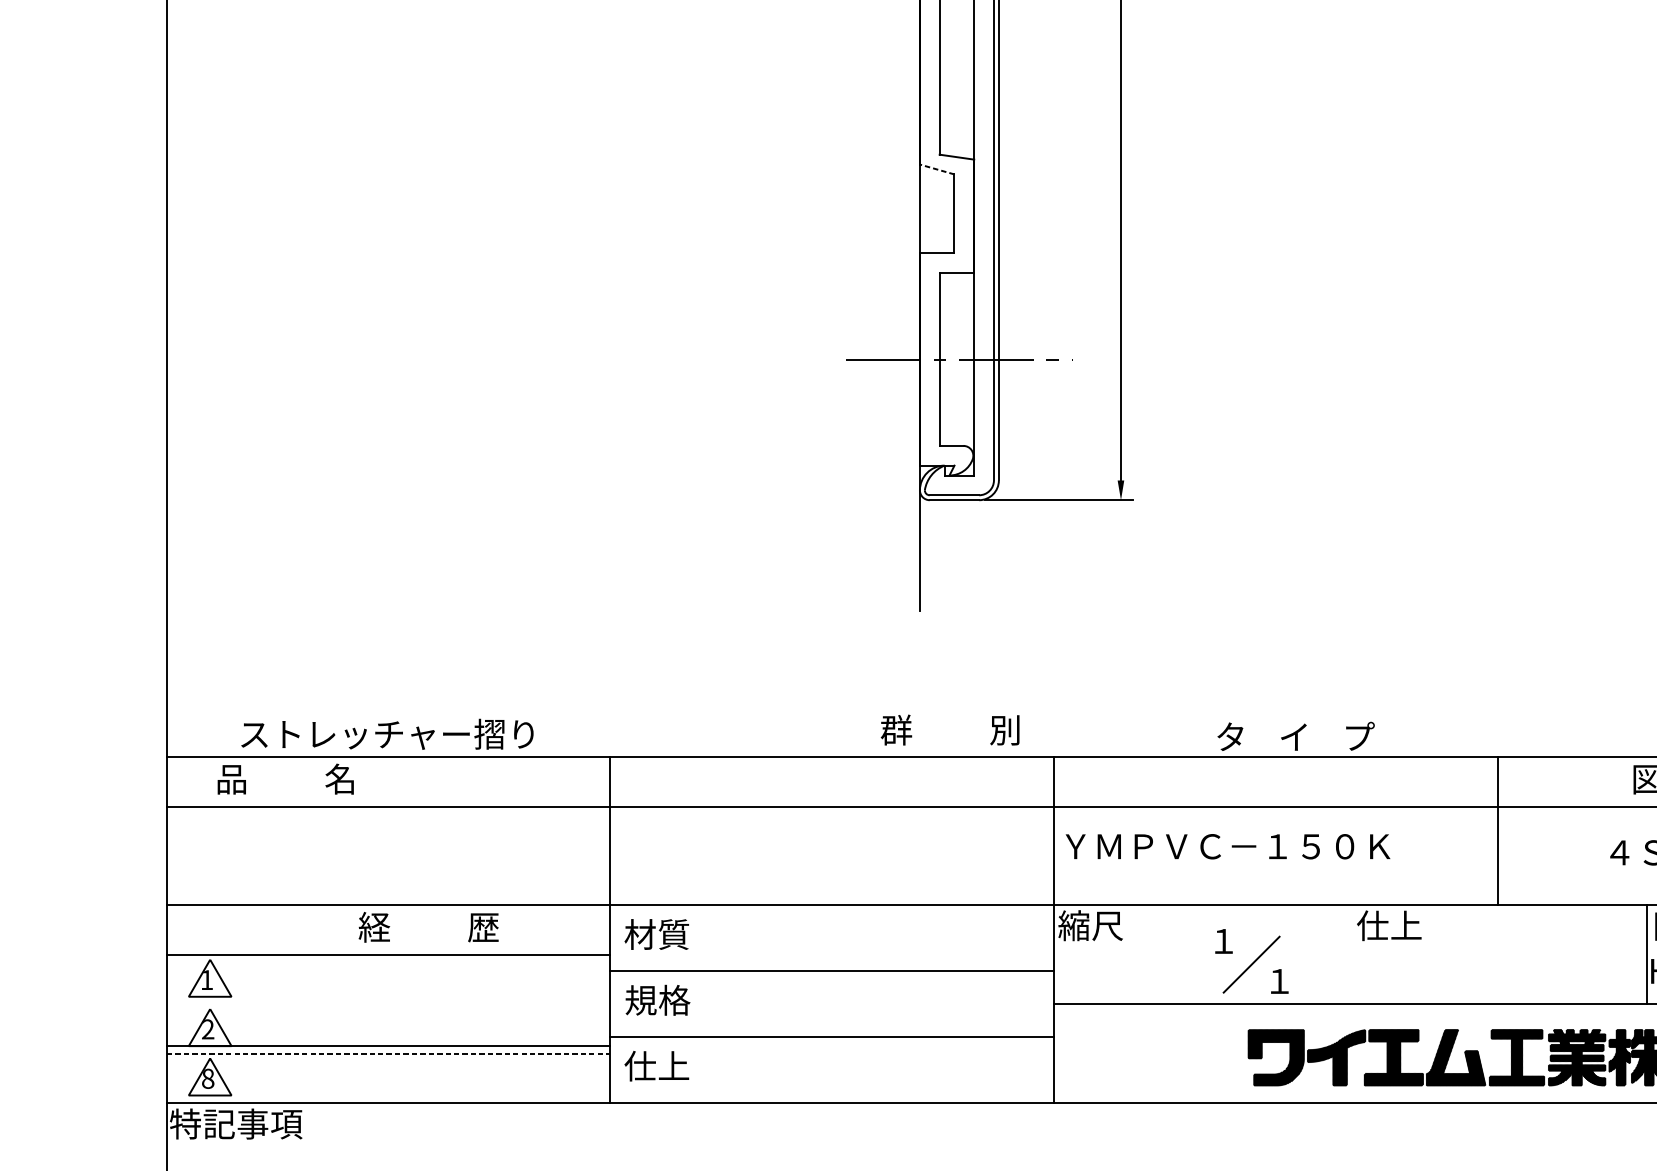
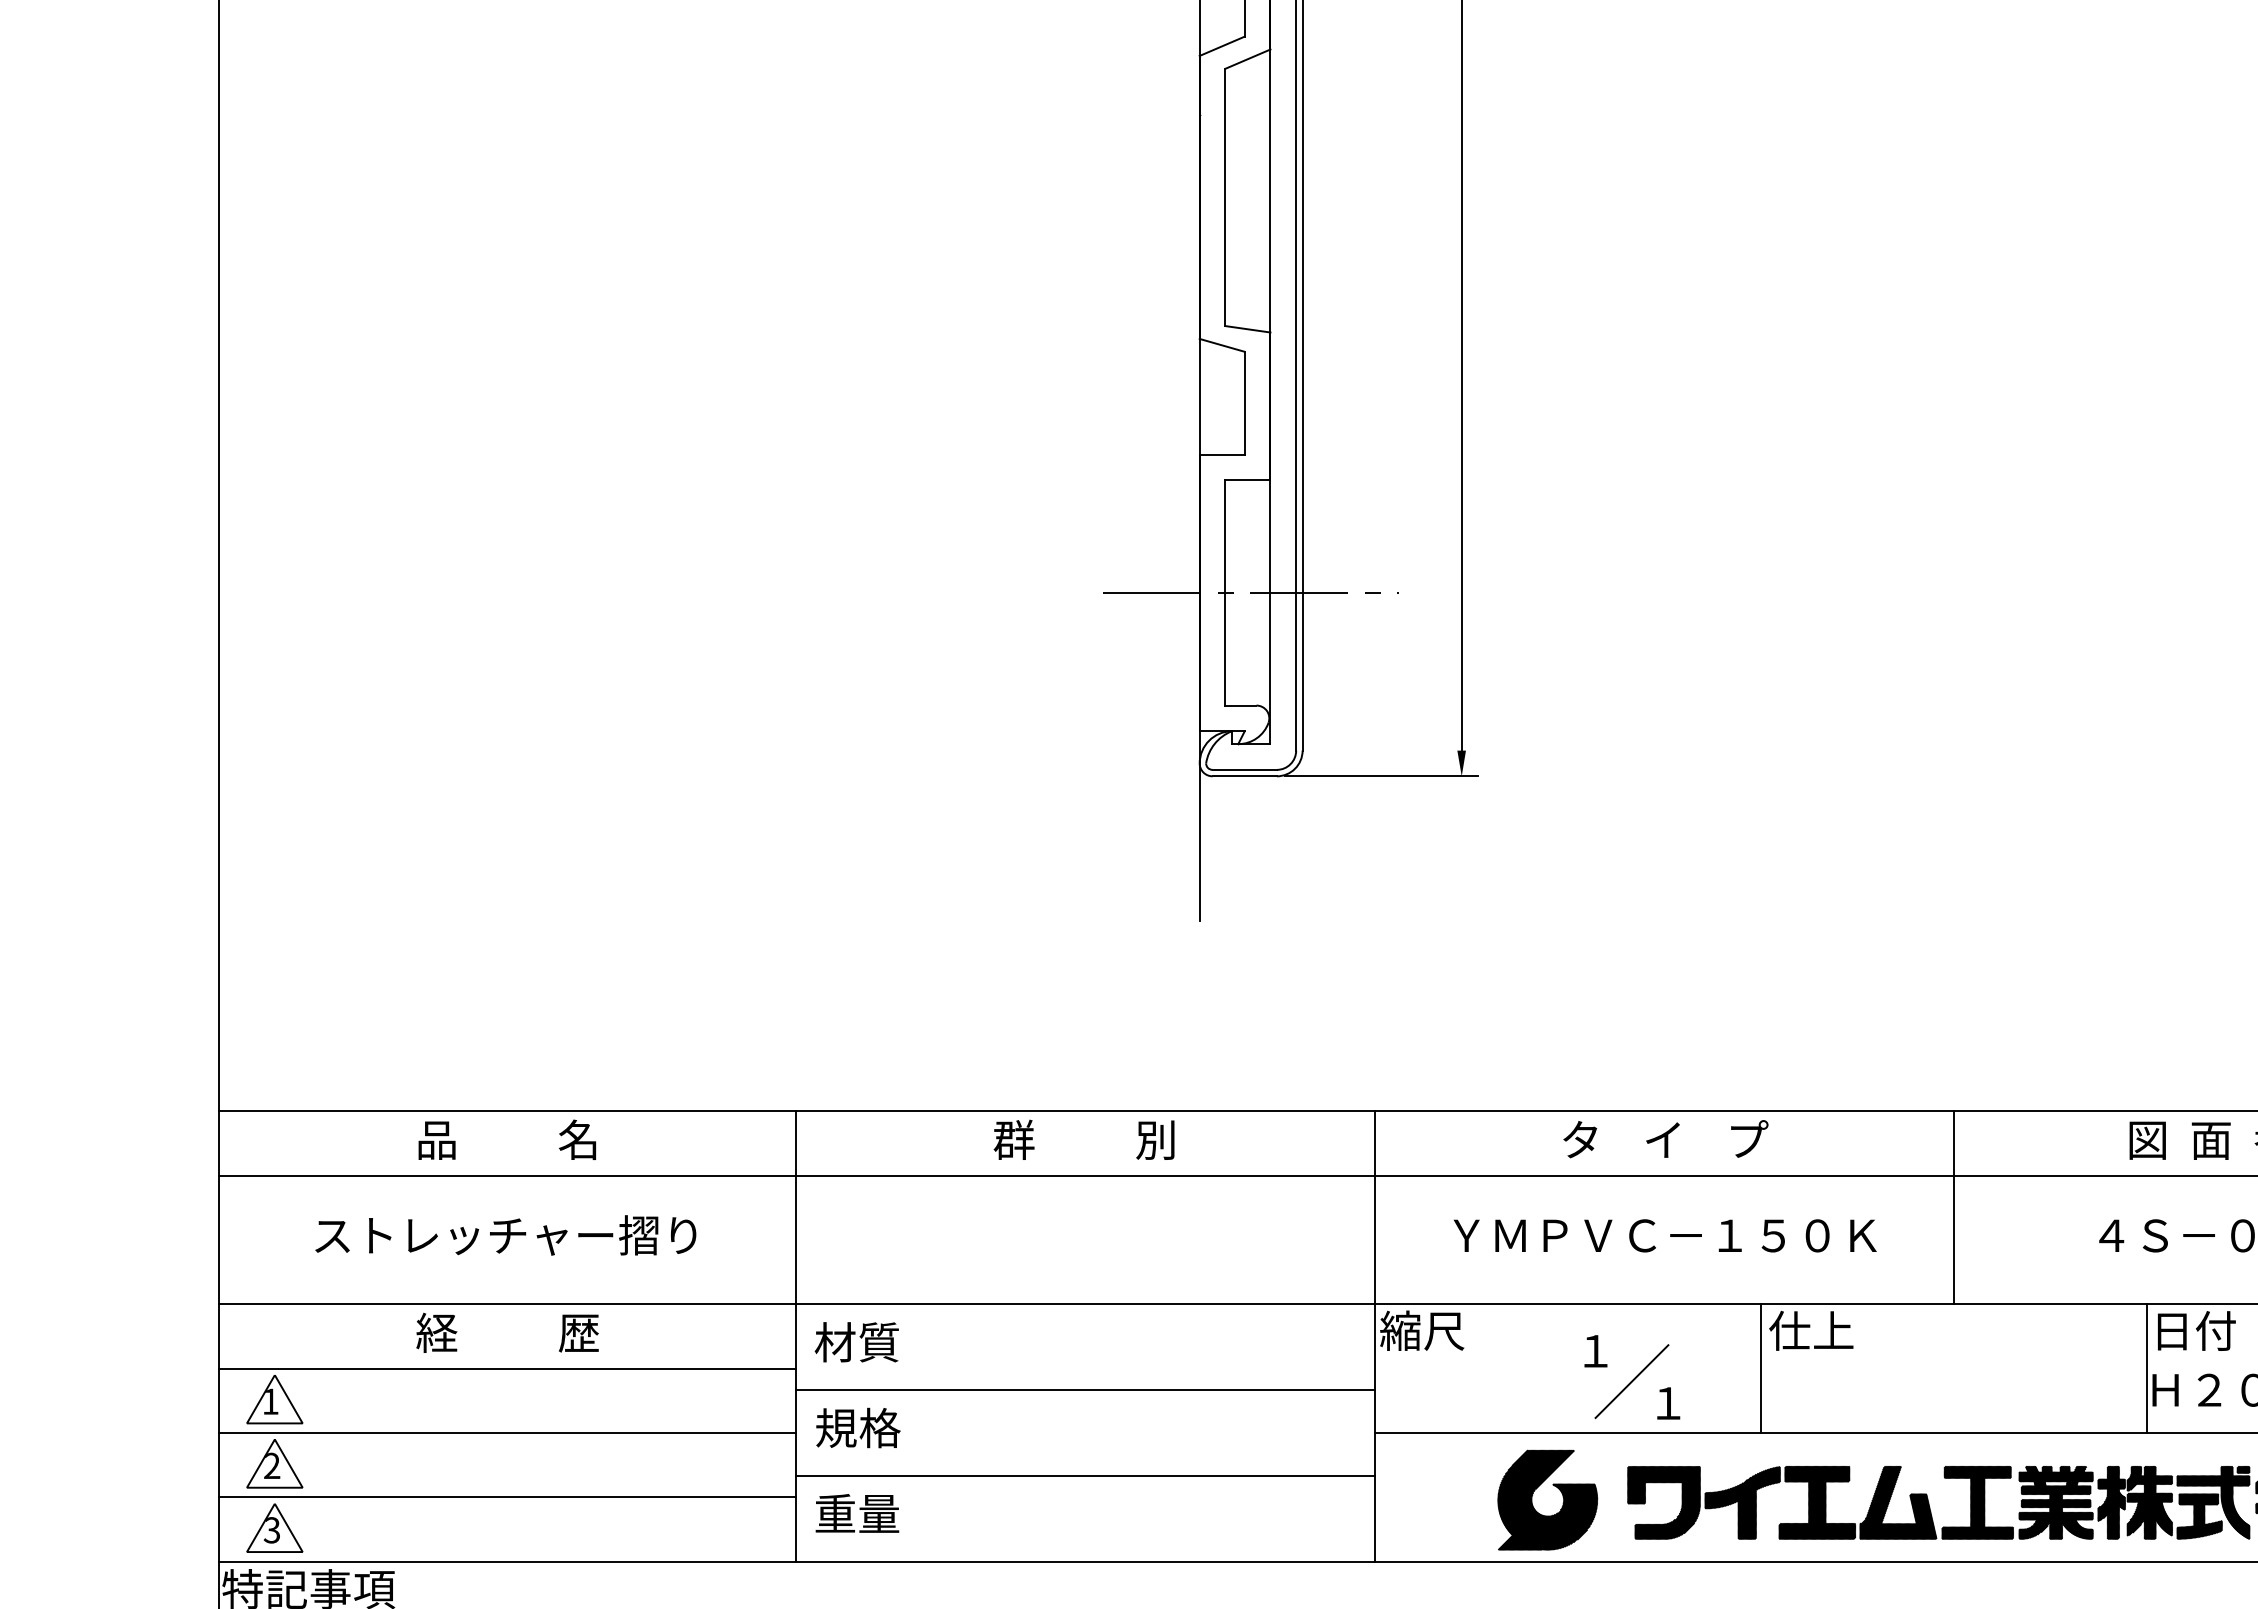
line: (936, 169) -> (1221, 345), dashed -> solid
text: (949, 729) -> (1083, 1139), moved
text: (387, 734) -> (505, 1235), moved
text: (1295, 736) -> (1665, 1139), moved
text: (285, 778) -> (506, 1139), moved
text: (1228, 846) -> (1665, 1235), moved
text: (428, 927) -> (507, 1332), moved
line: (1350, 954) -> (1760, 1368), added
line: (387, 1045) -> (506, 1433), moved
part: (1176, 1052) -> (1533, 1495), added
line: (388, 1053) -> (507, 1497), dashed -> solid
text: (656, 1065) -> (856, 1513), 仕上 -> 重量
text: (207, 1078) -> (271, 1530), 8 -> 3

